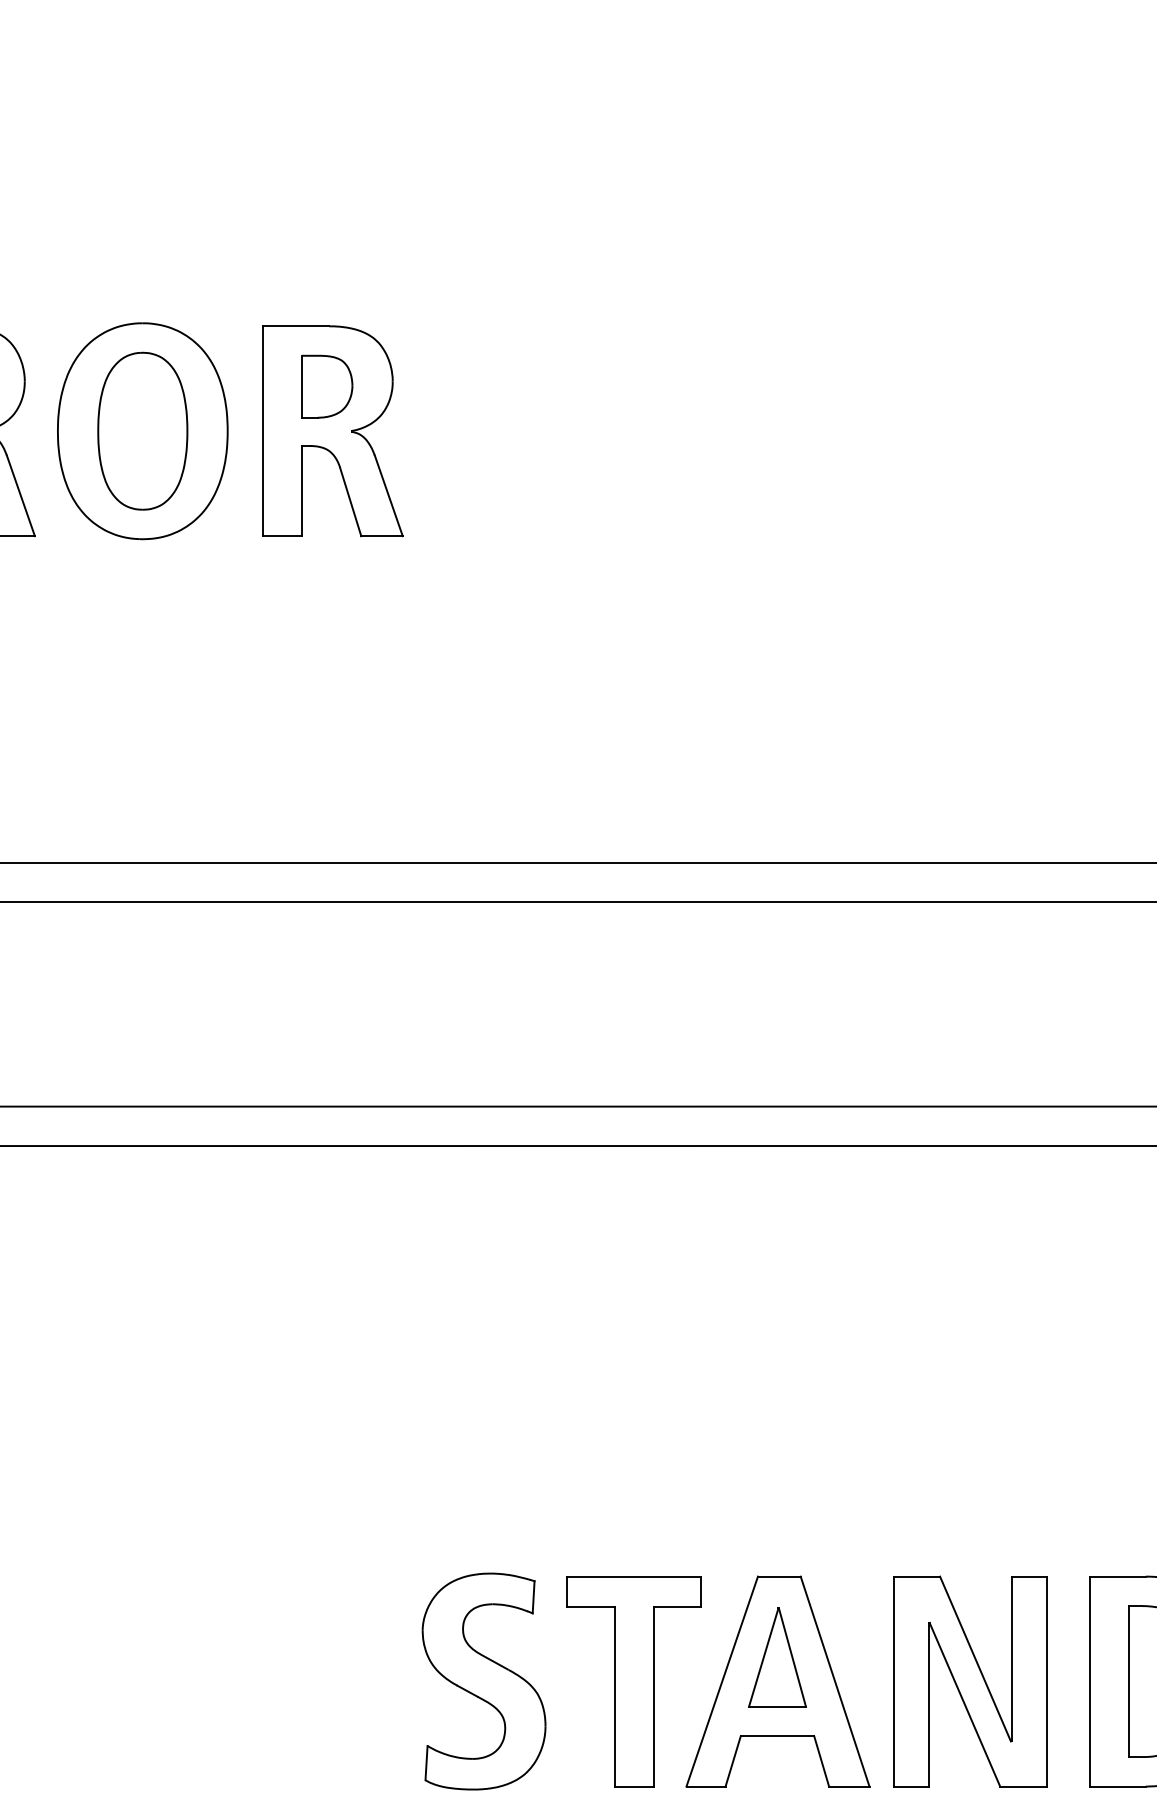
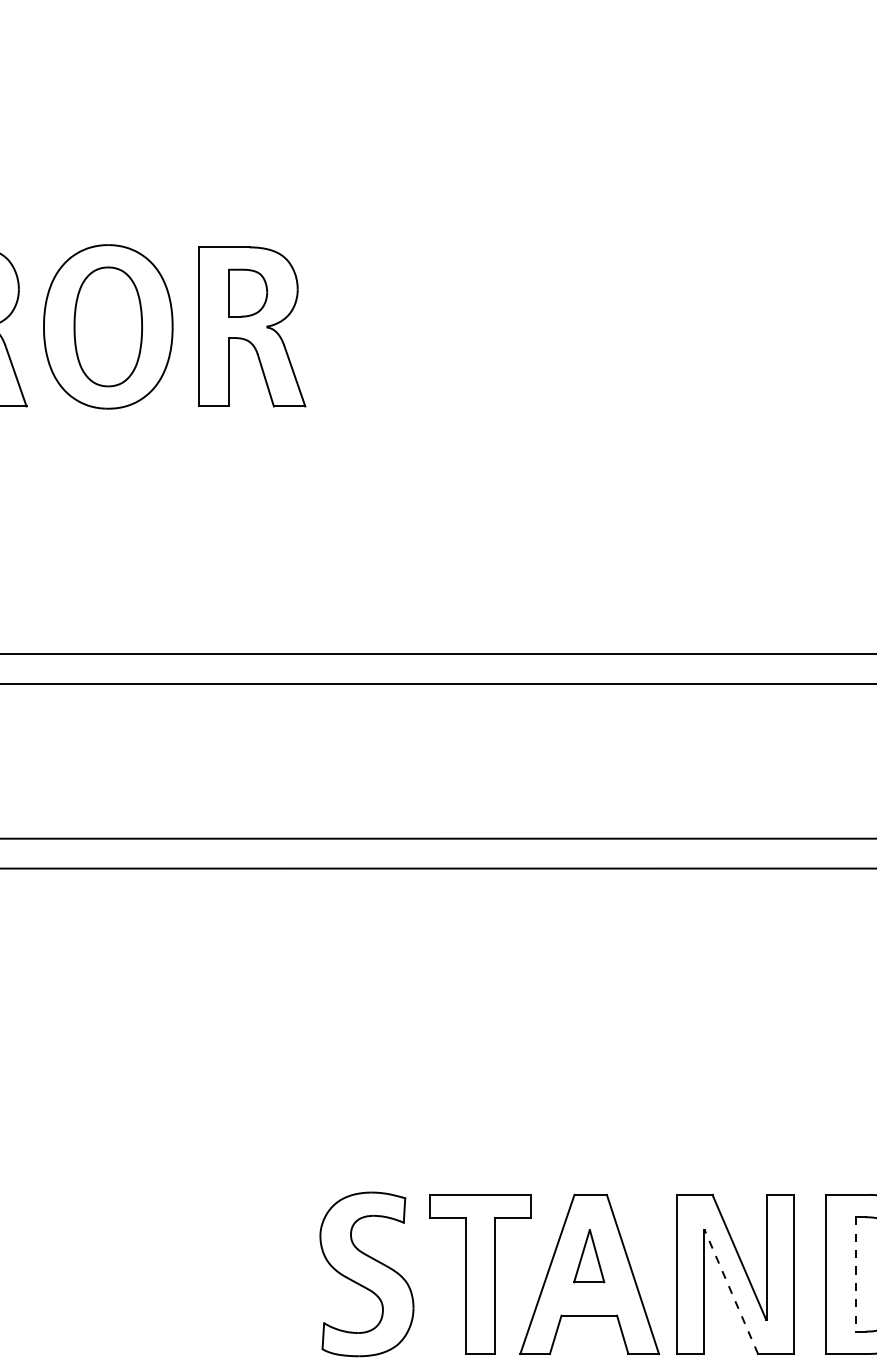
part: (776, 1657) -> (588, 1256), size x0.7
line: (1128, 1681) -> (855, 1274), solid -> dashed
line: (965, 1705) -> (731, 1292), solid -> dashed

